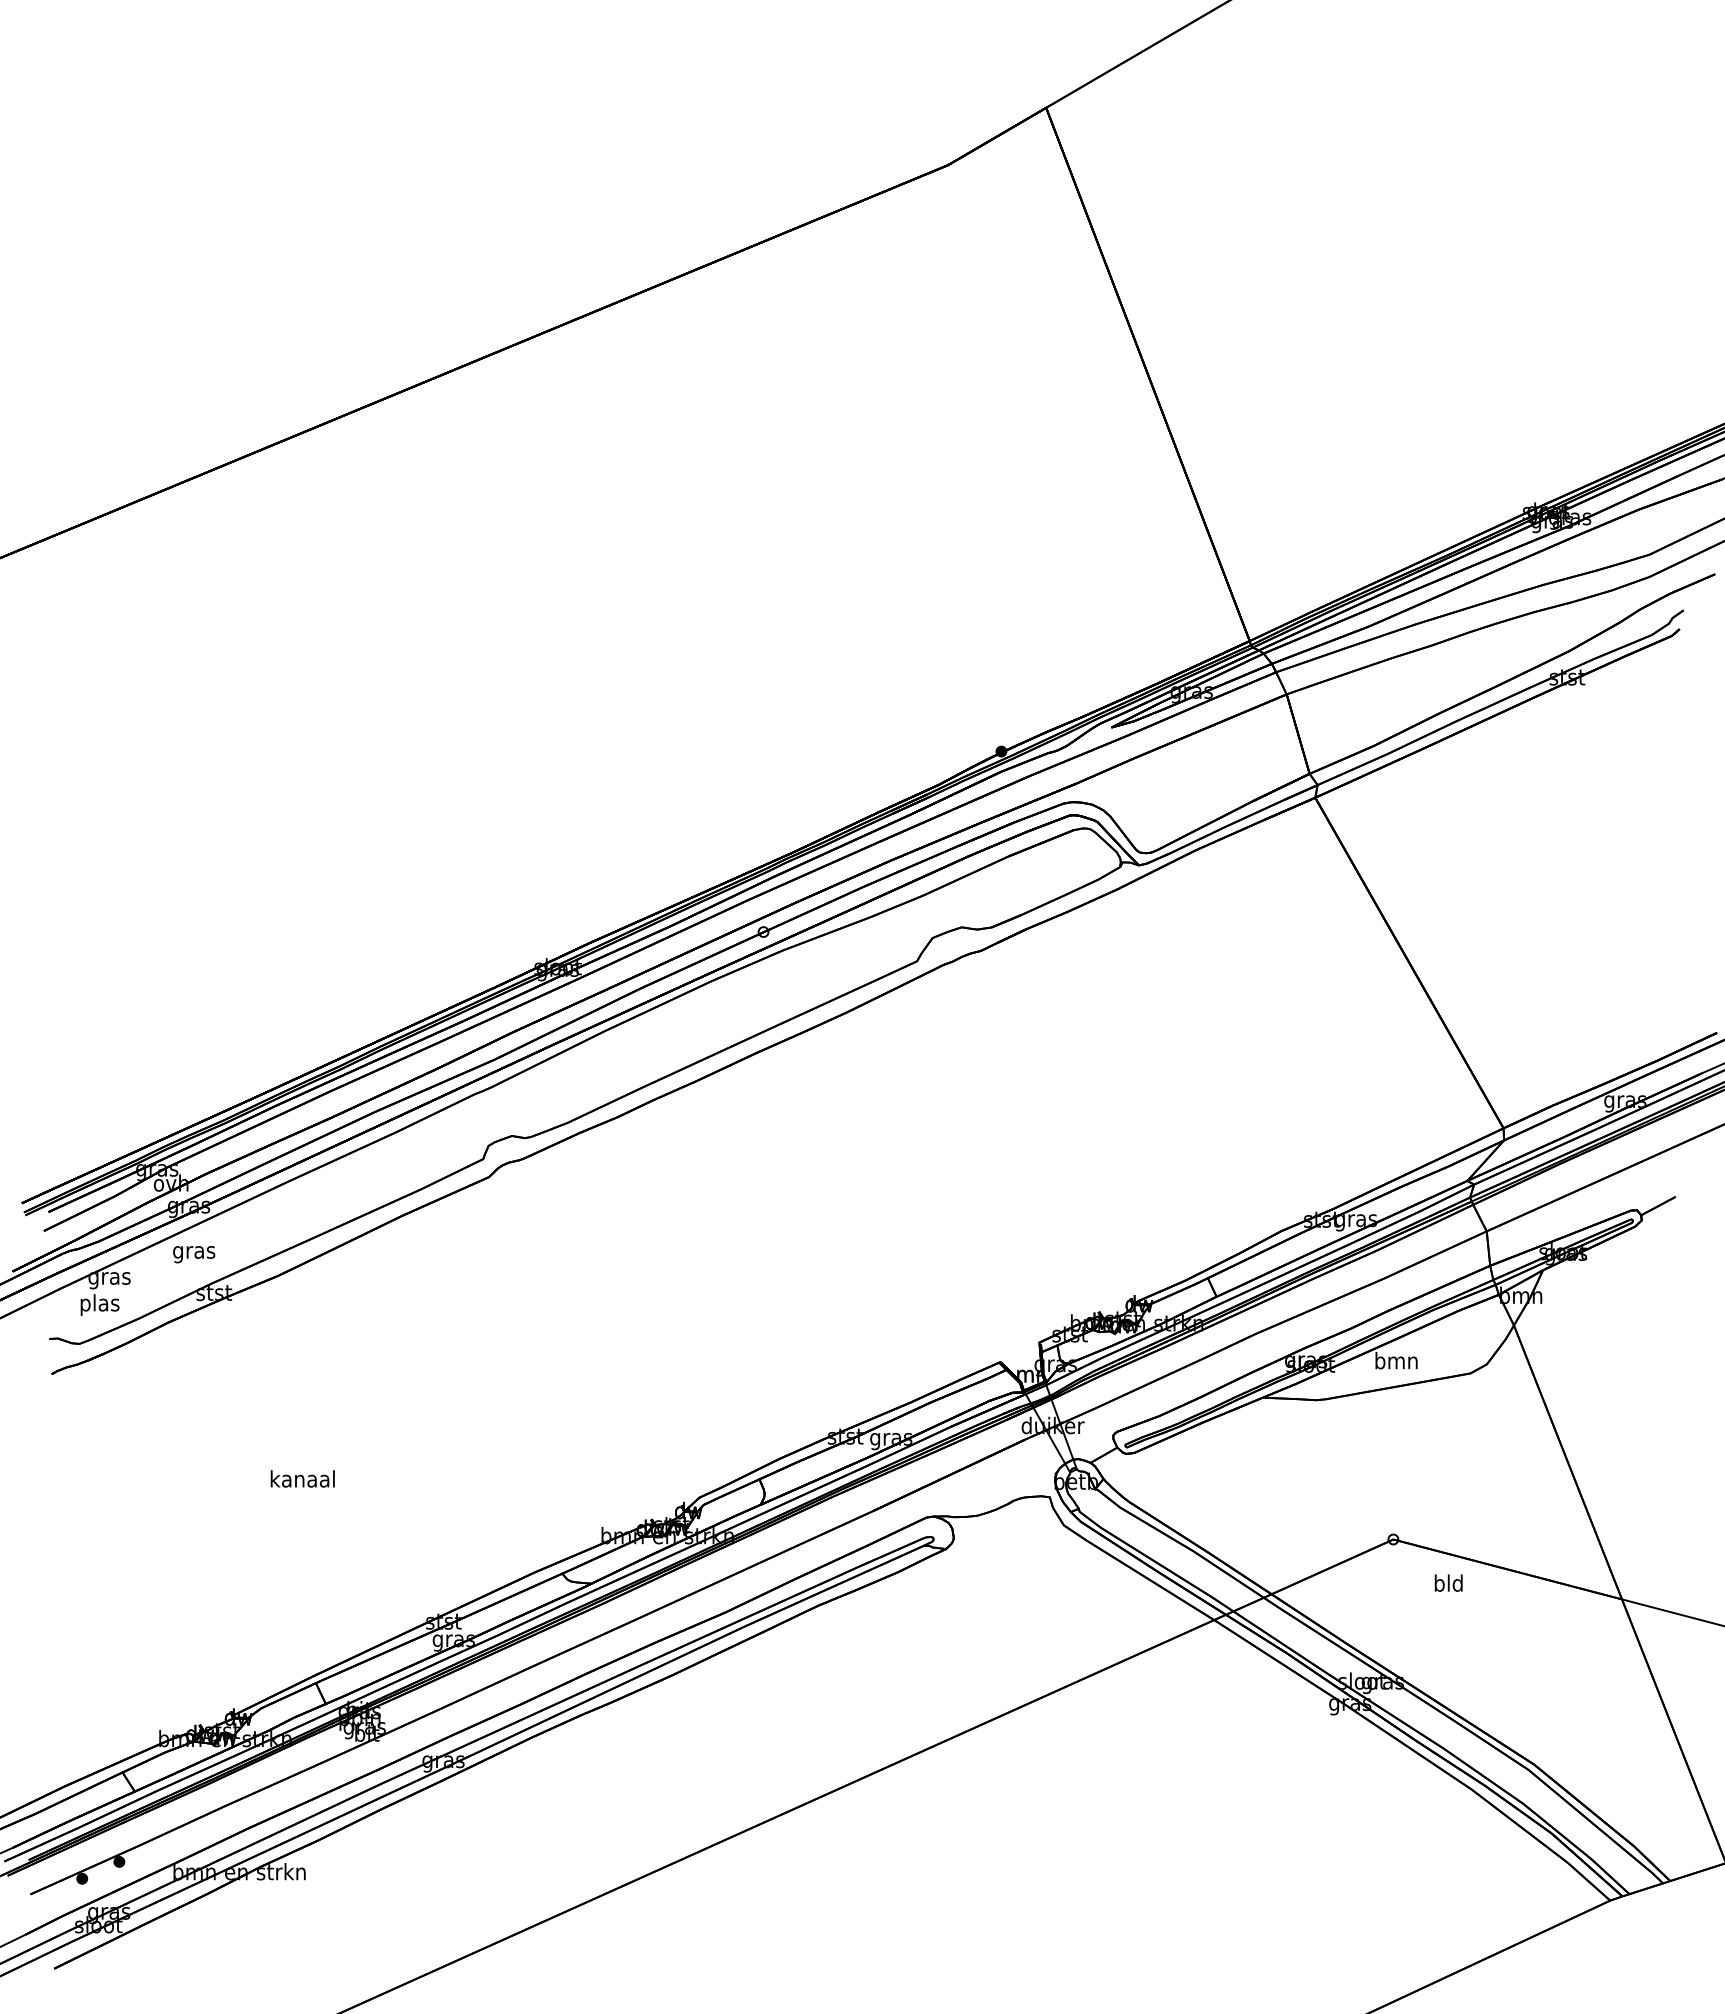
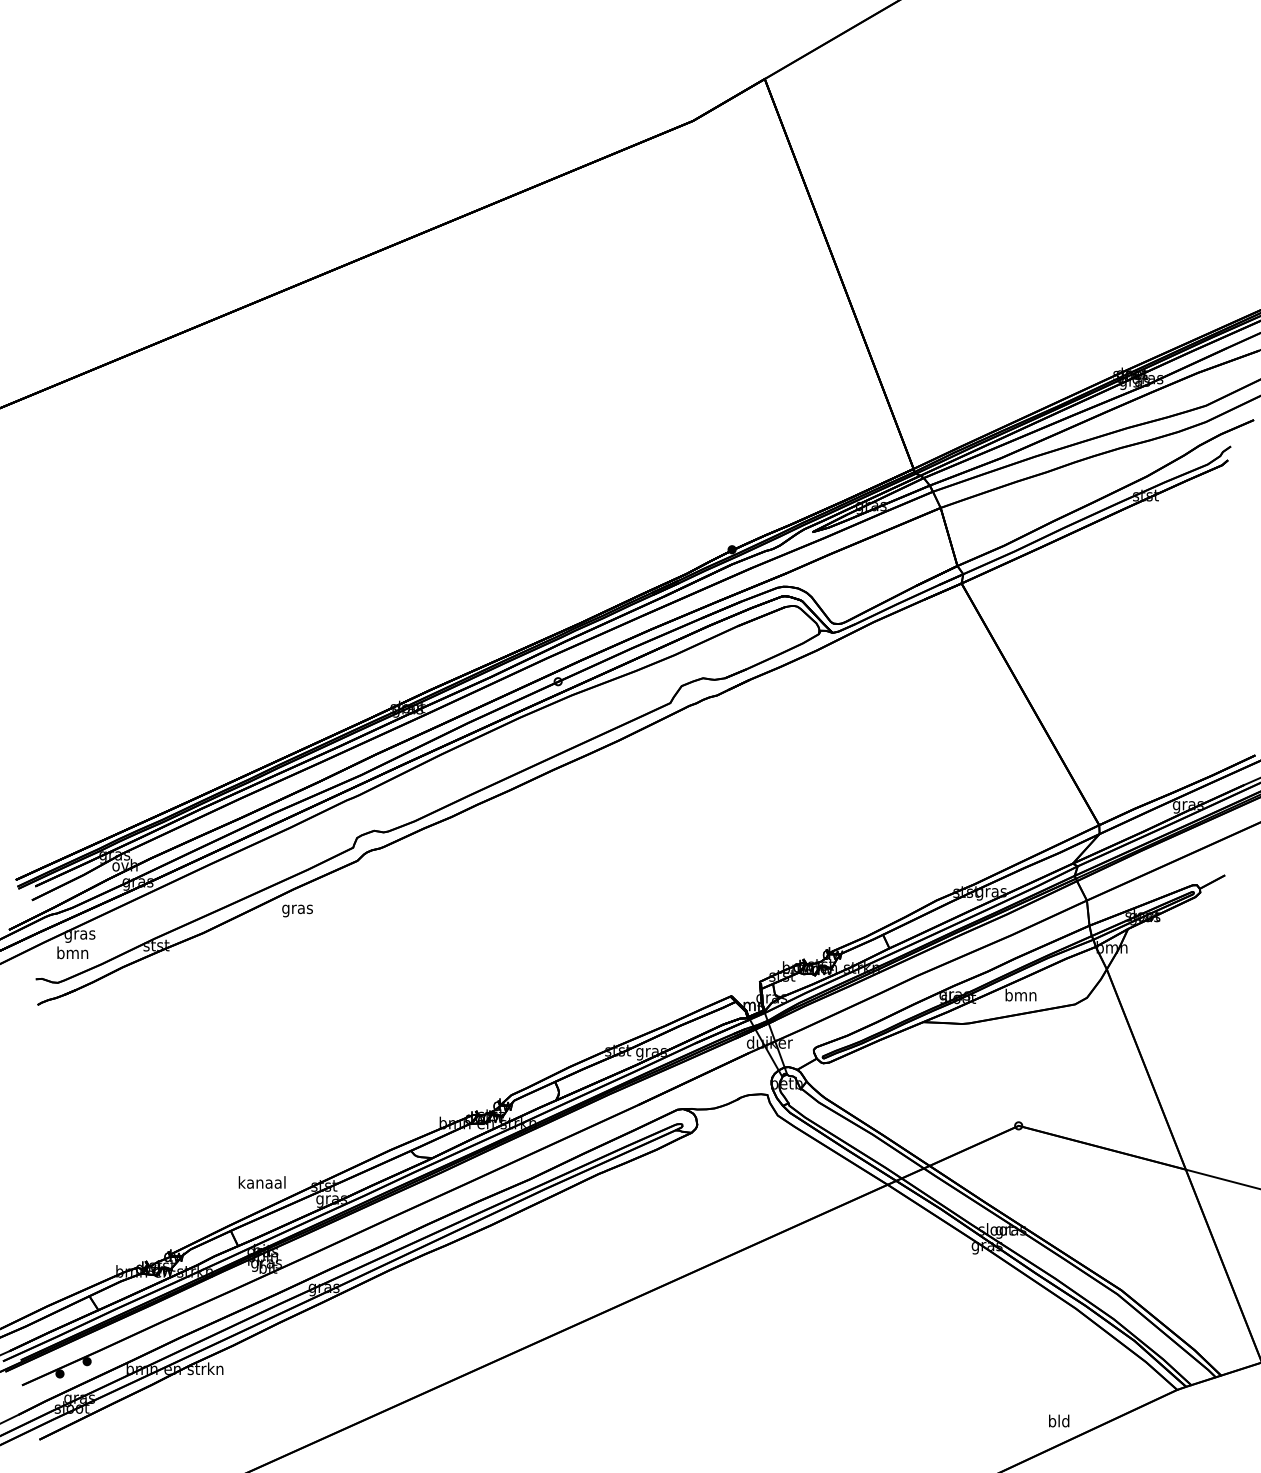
text: (194, 1254) -> (297, 910), moved
text: (99, 1304) -> (72, 954), plas -> bmn
text: (302, 1478) -> (261, 1182), moved
text: (1448, 1582) -> (1058, 1420), moved

